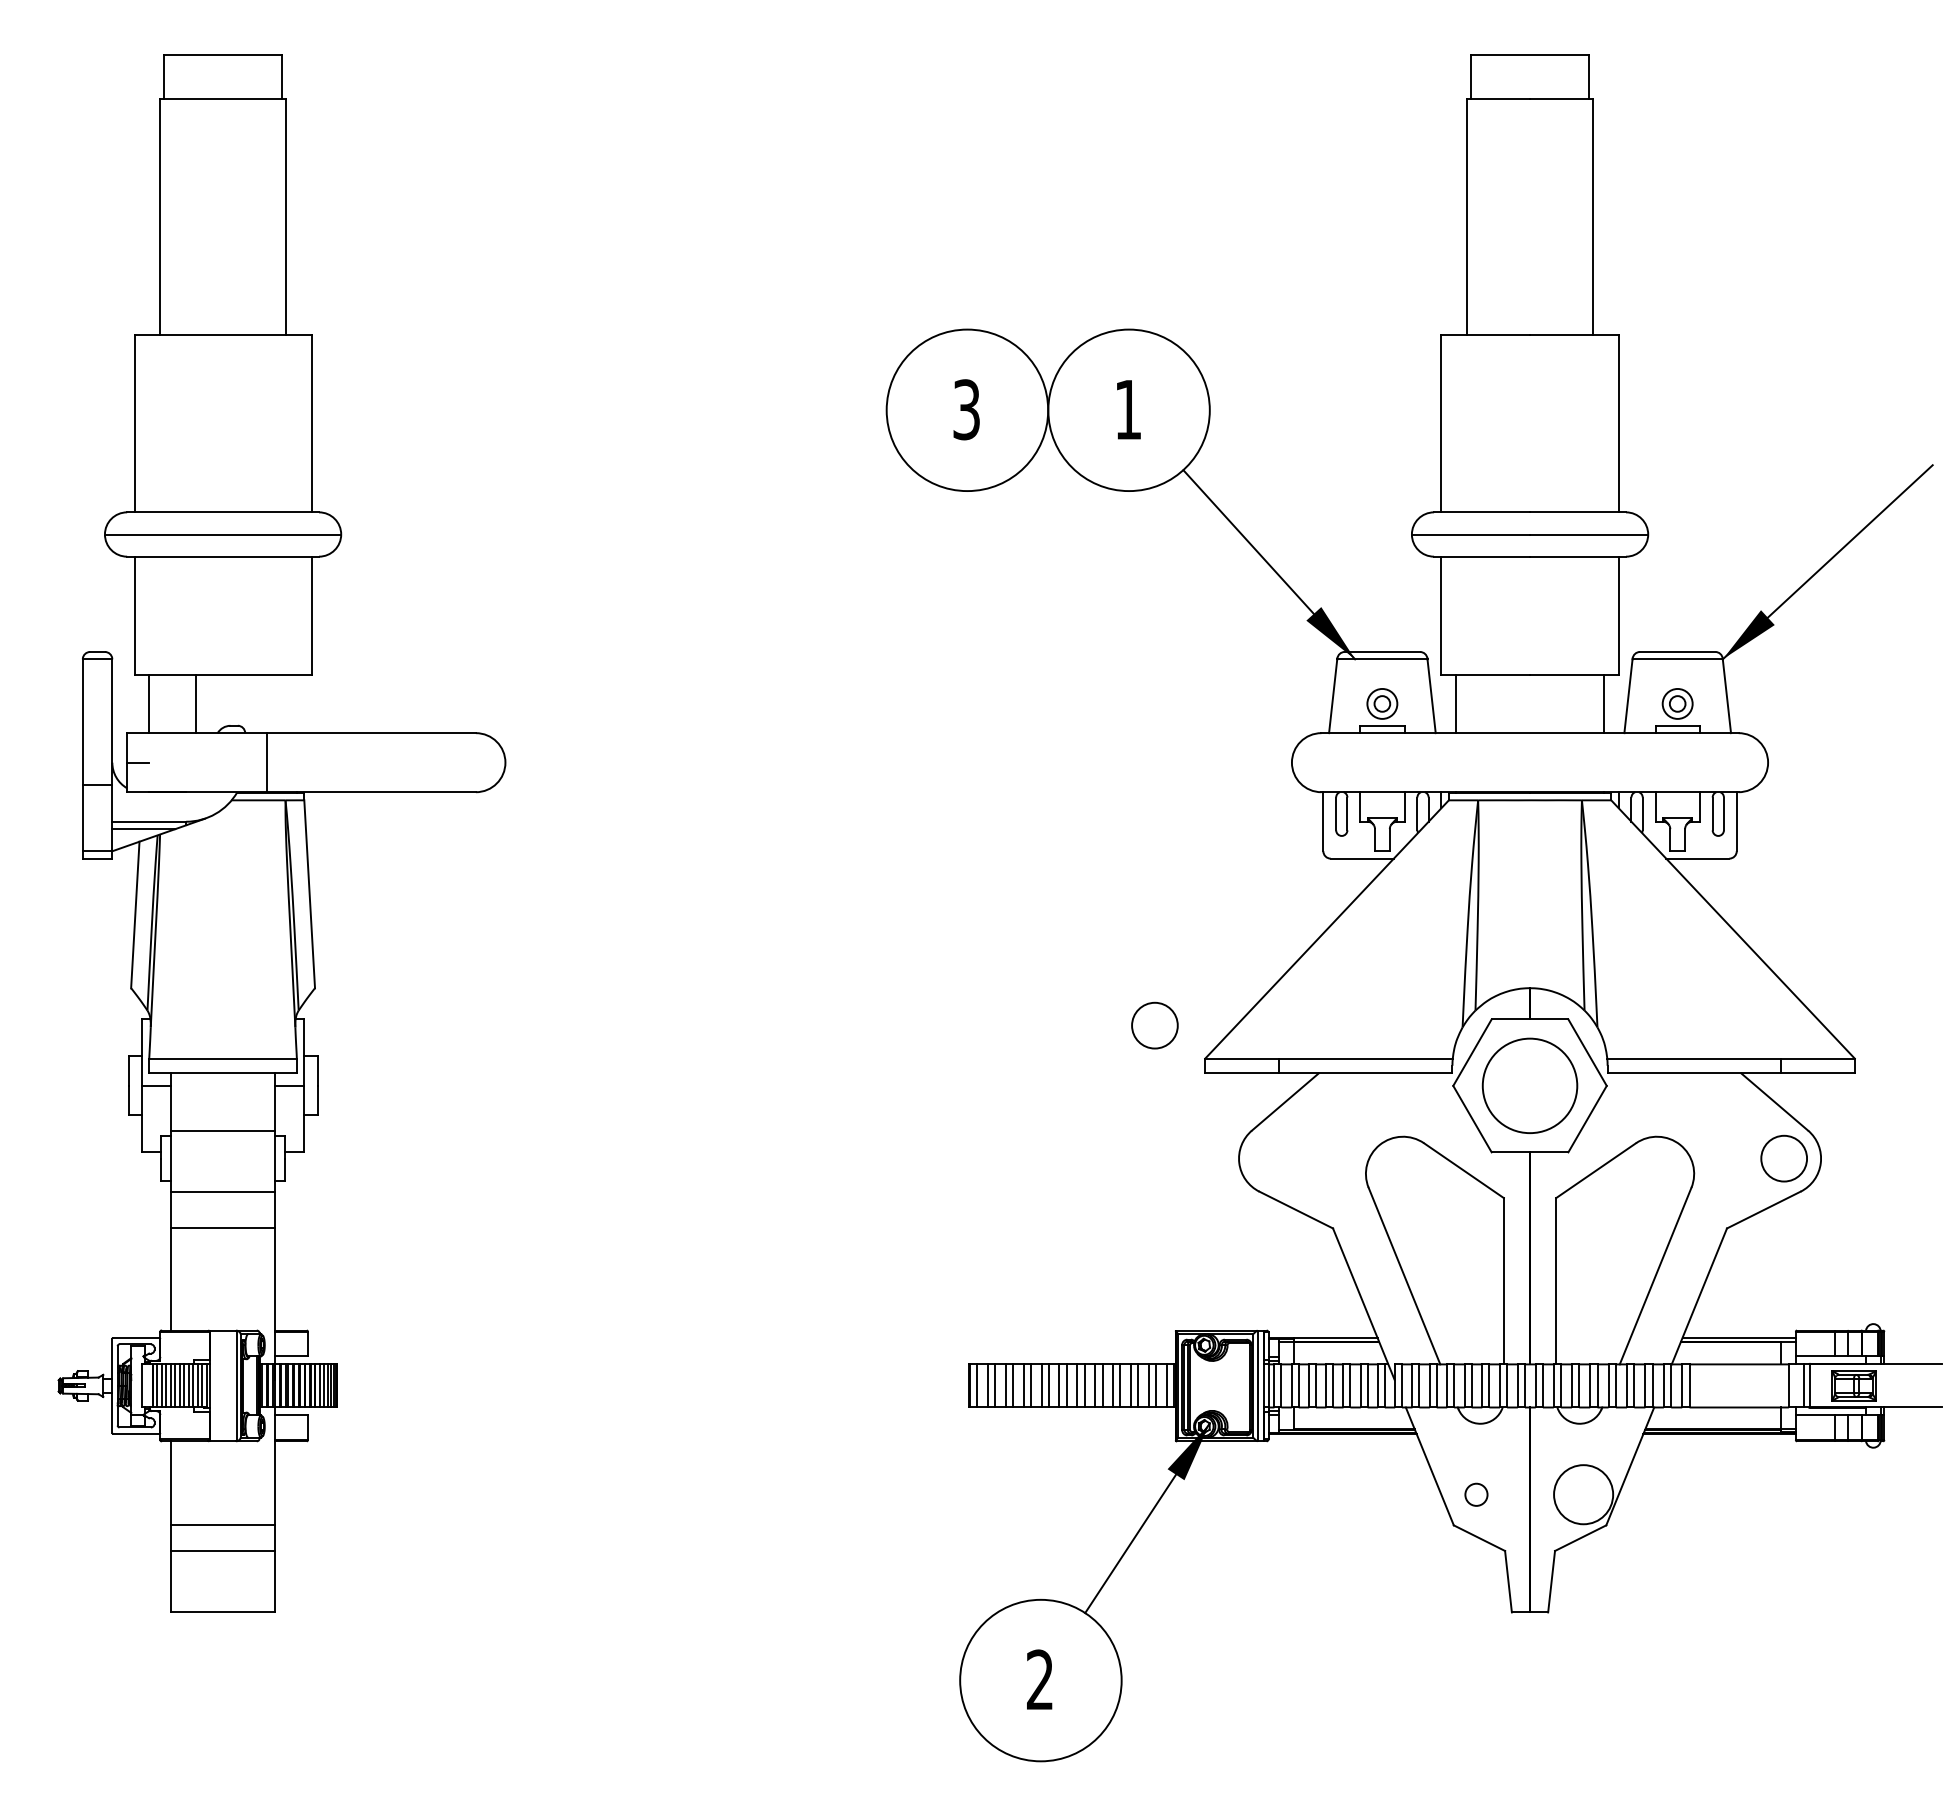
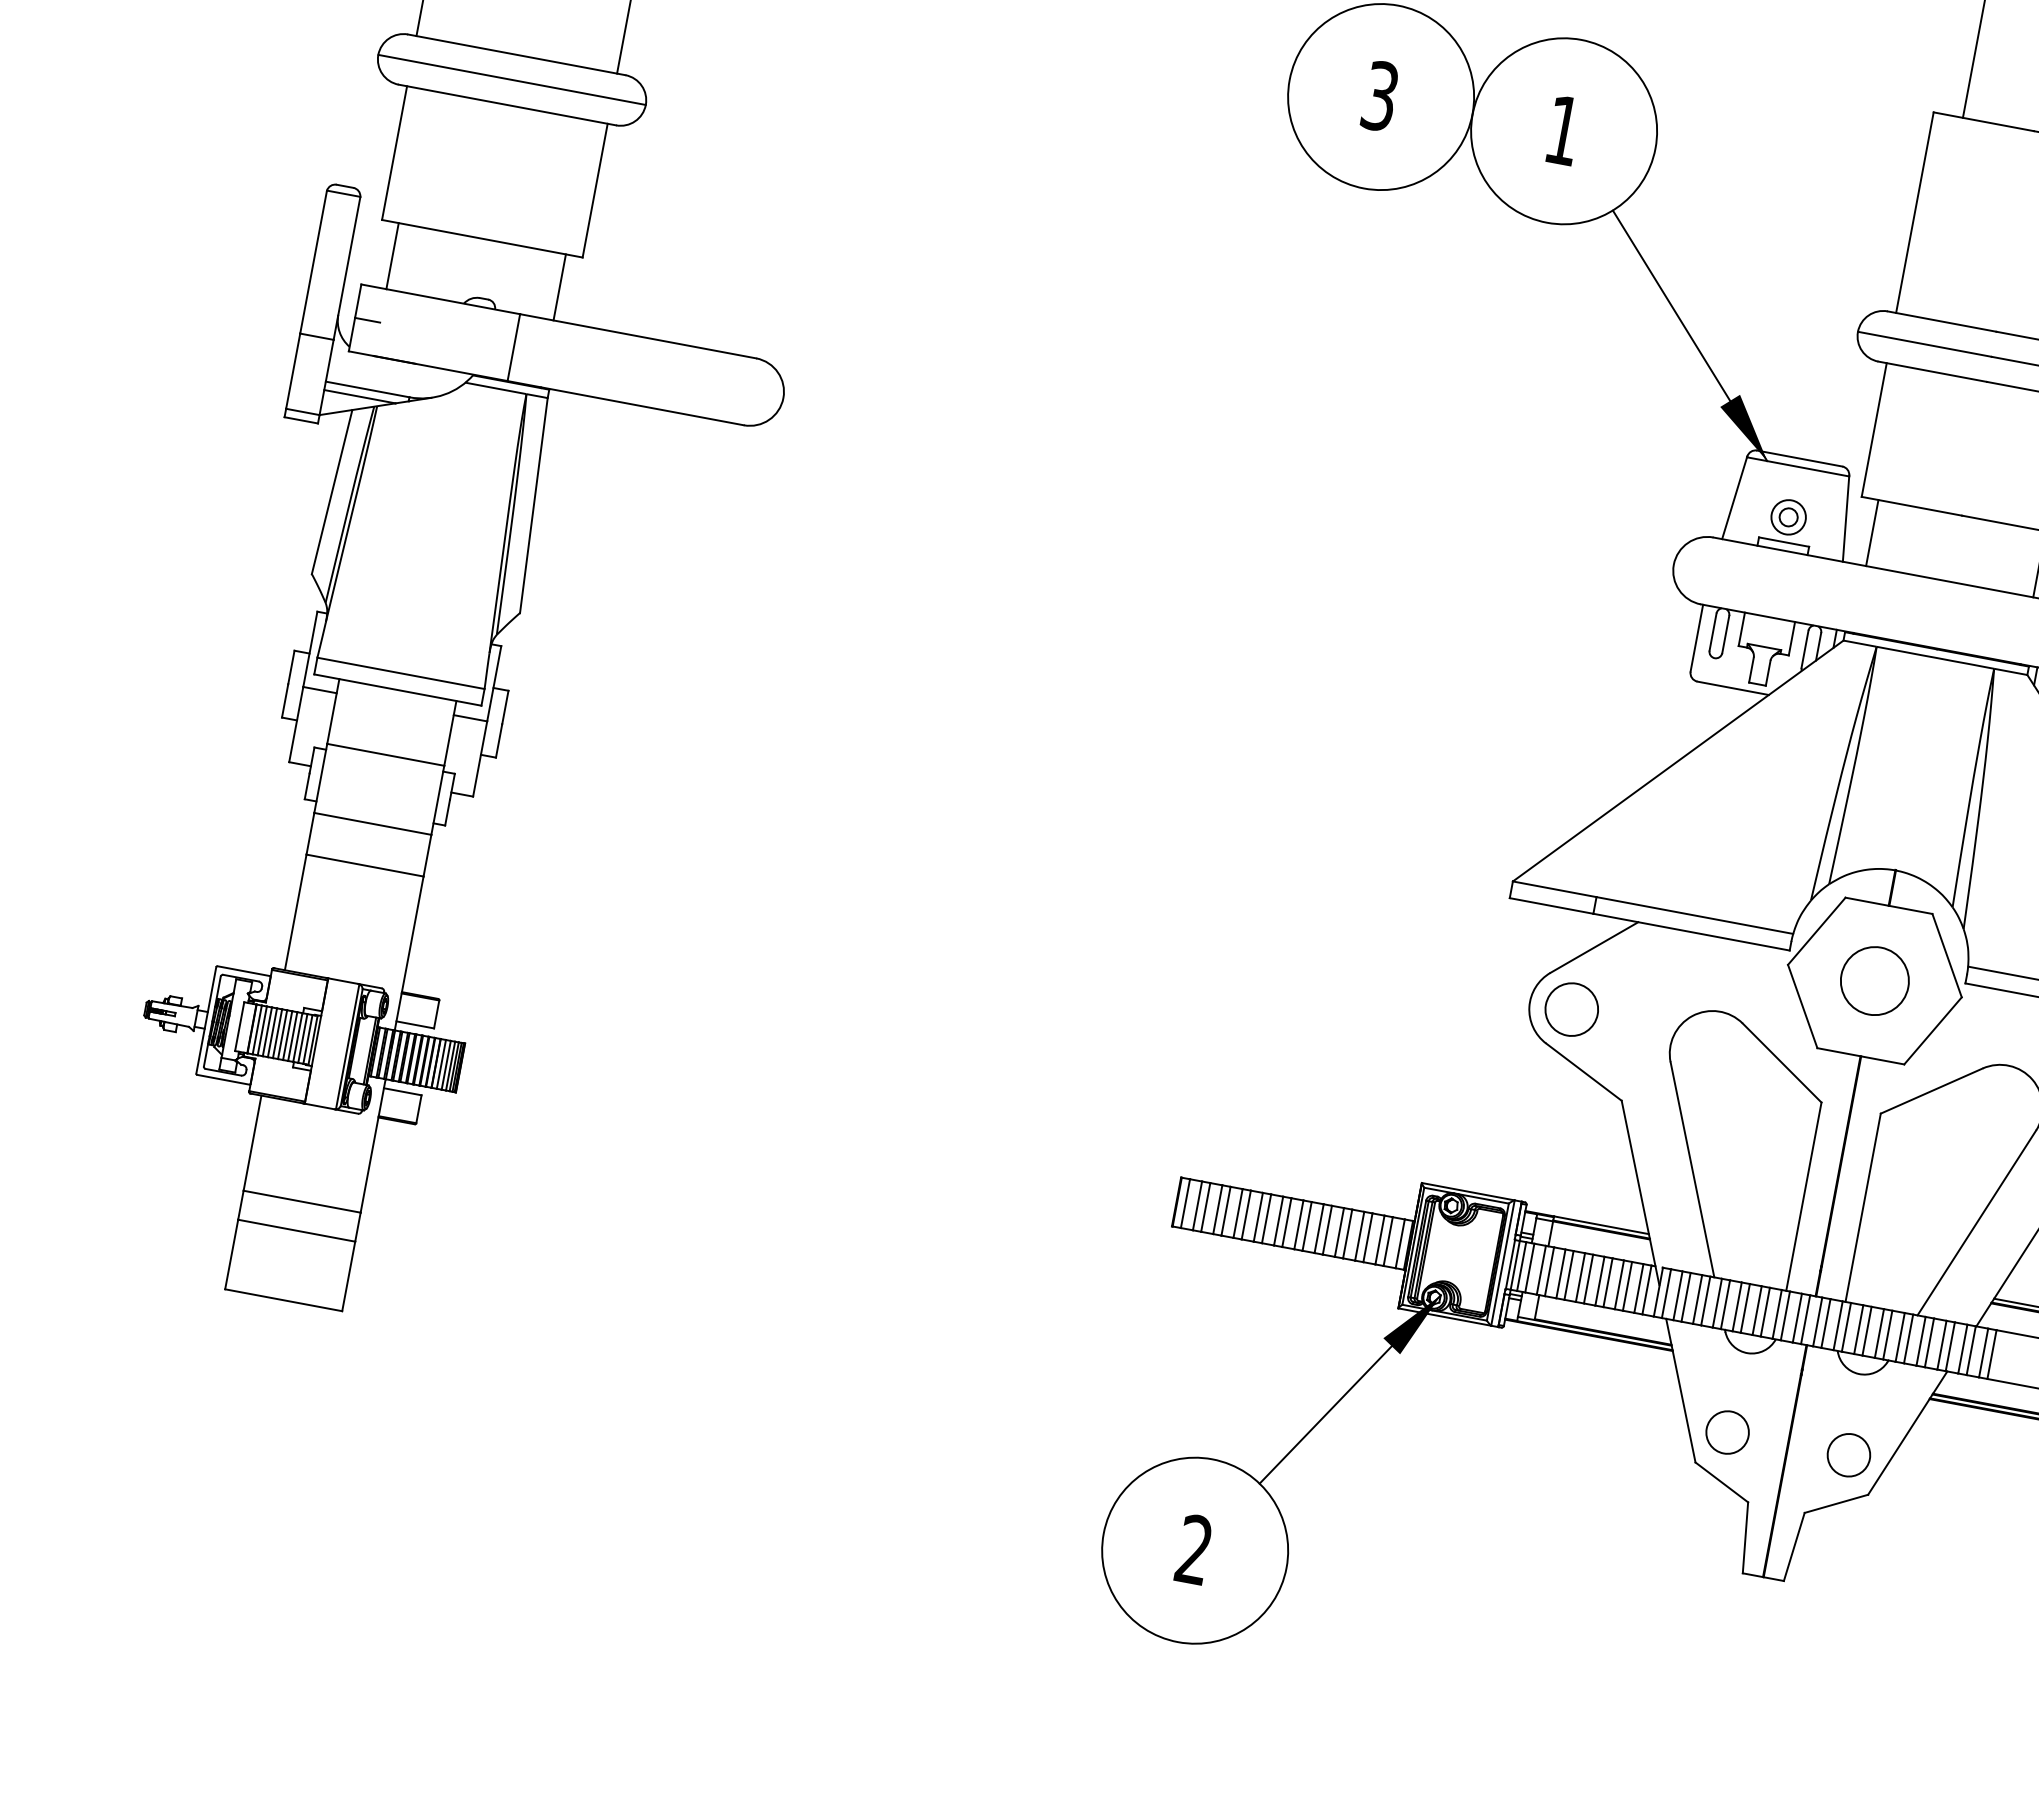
line: (195, 703) -> (559, 286), moved
circle: (1154, 1025) -> (1571, 1009), moved
circle: (1529, 1085) -> (1874, 980), size x0.62
circle: (1476, 1494) -> (1727, 1432), size x1.67
circle: (1583, 1494) -> (1848, 1455), size x0.62

